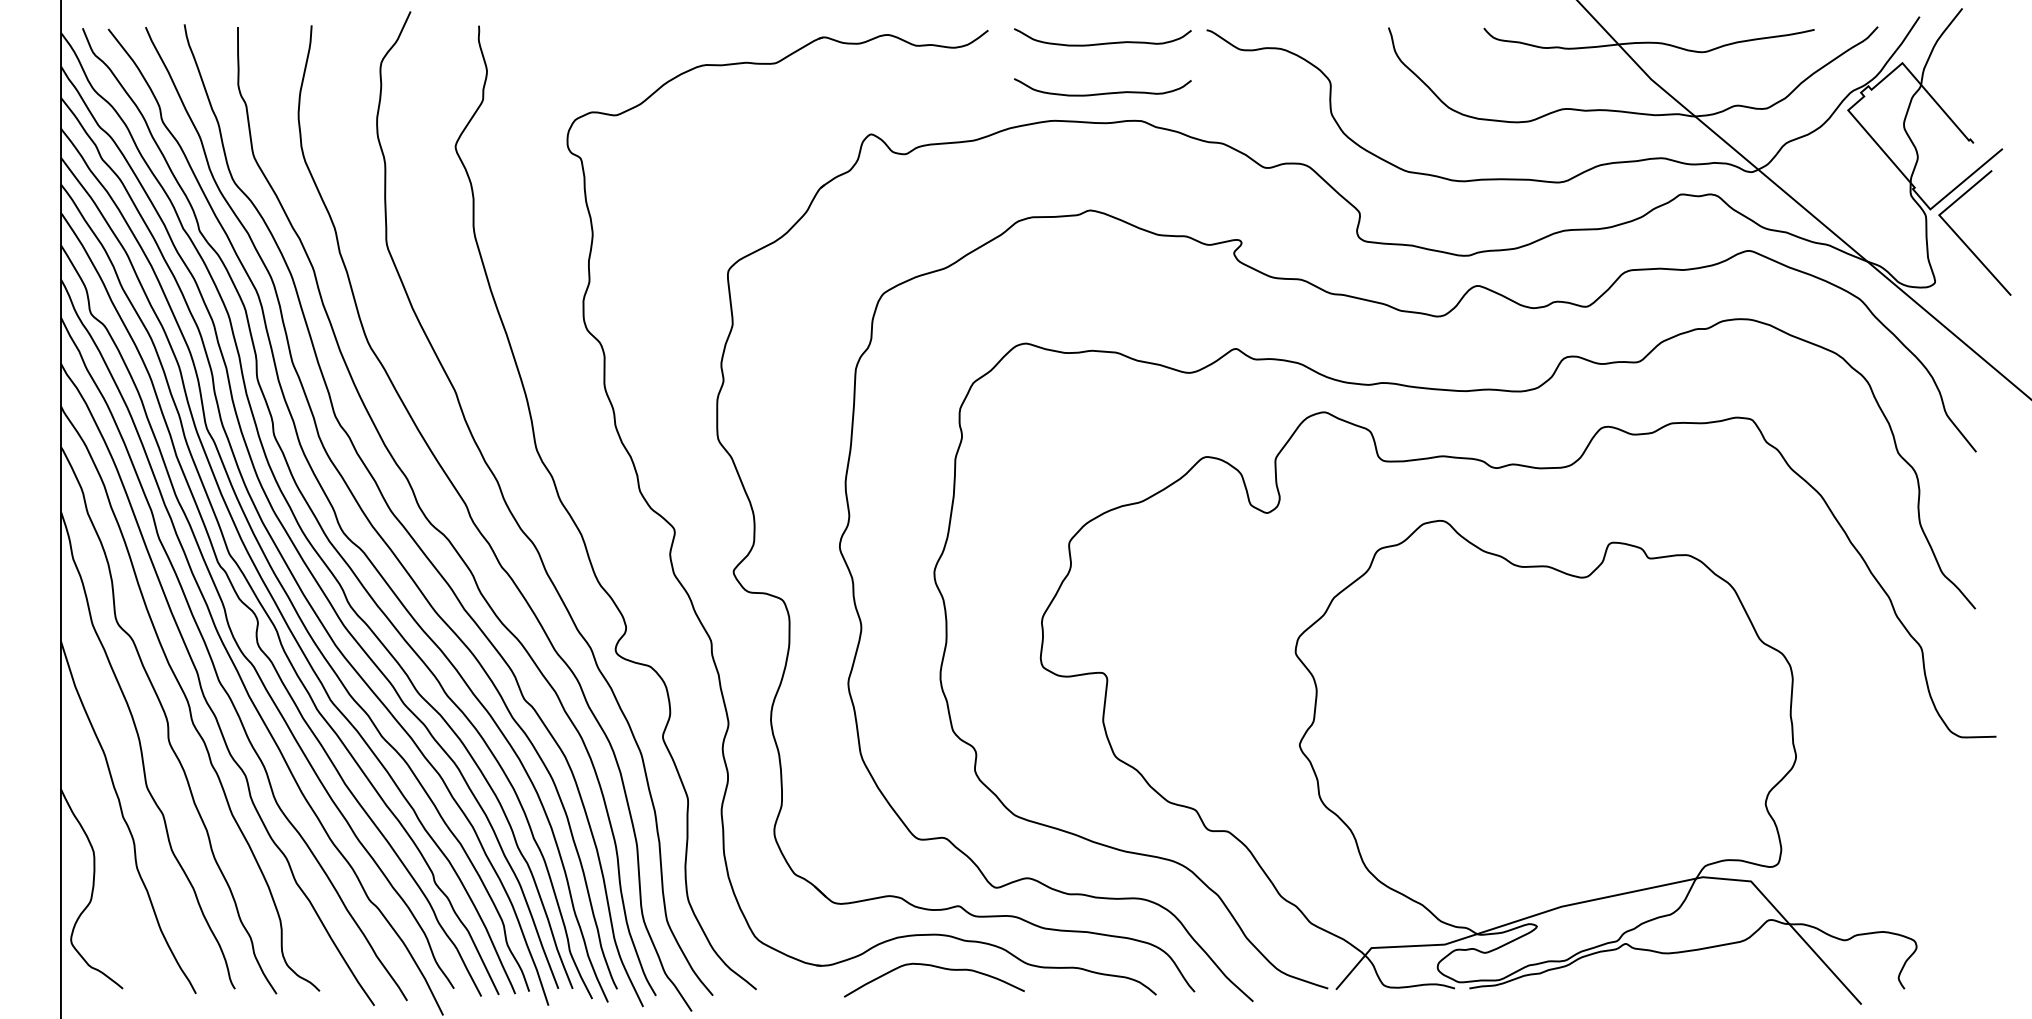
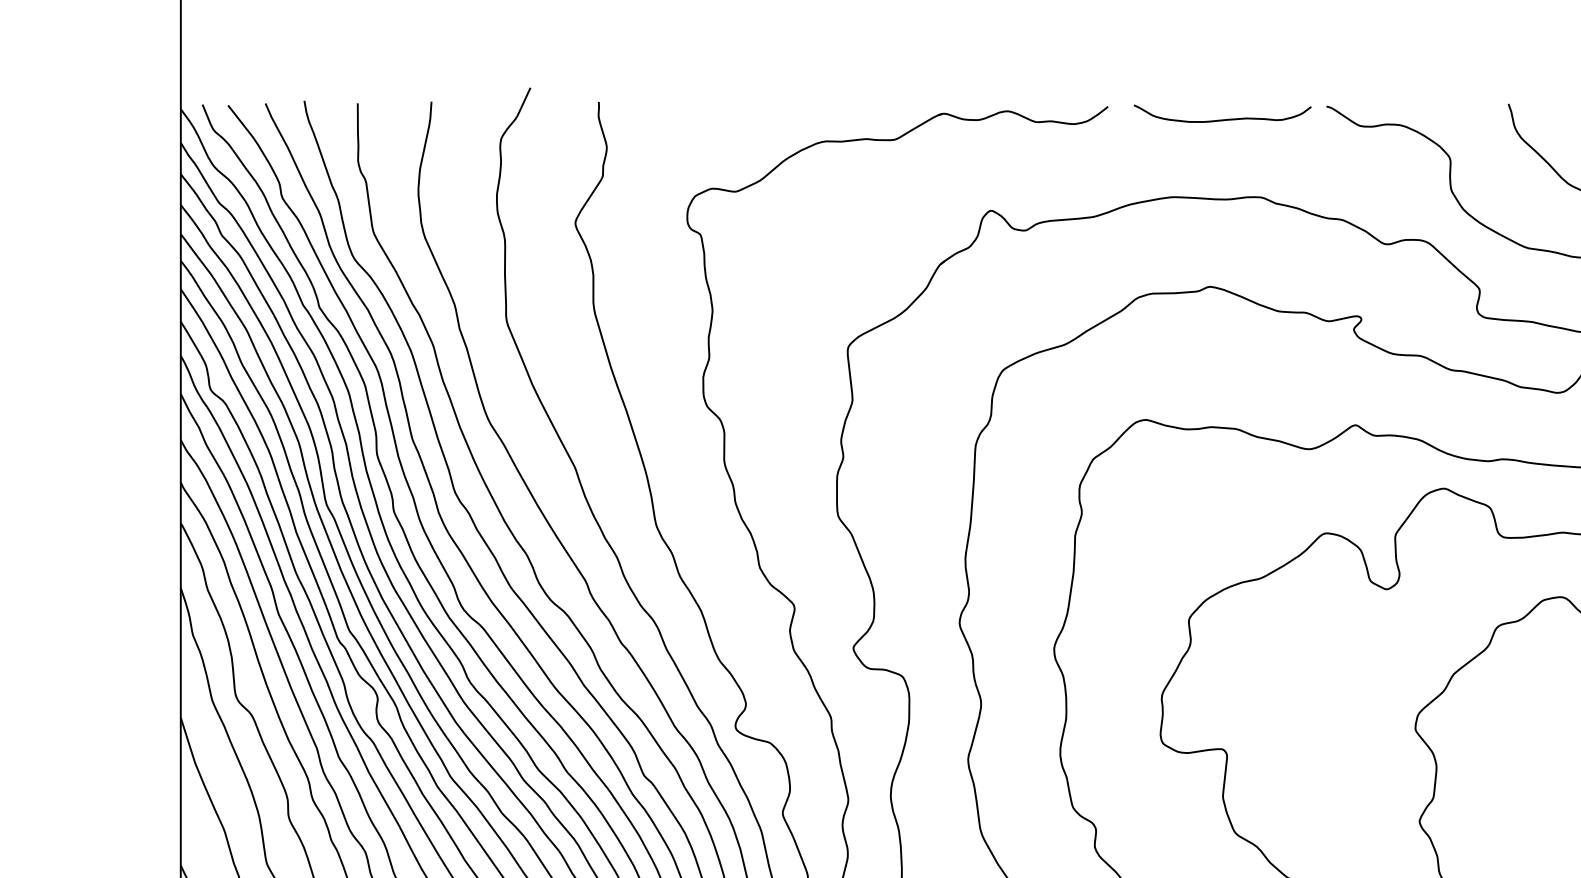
curve: (1104, 92) -> (1224, 168), removed

